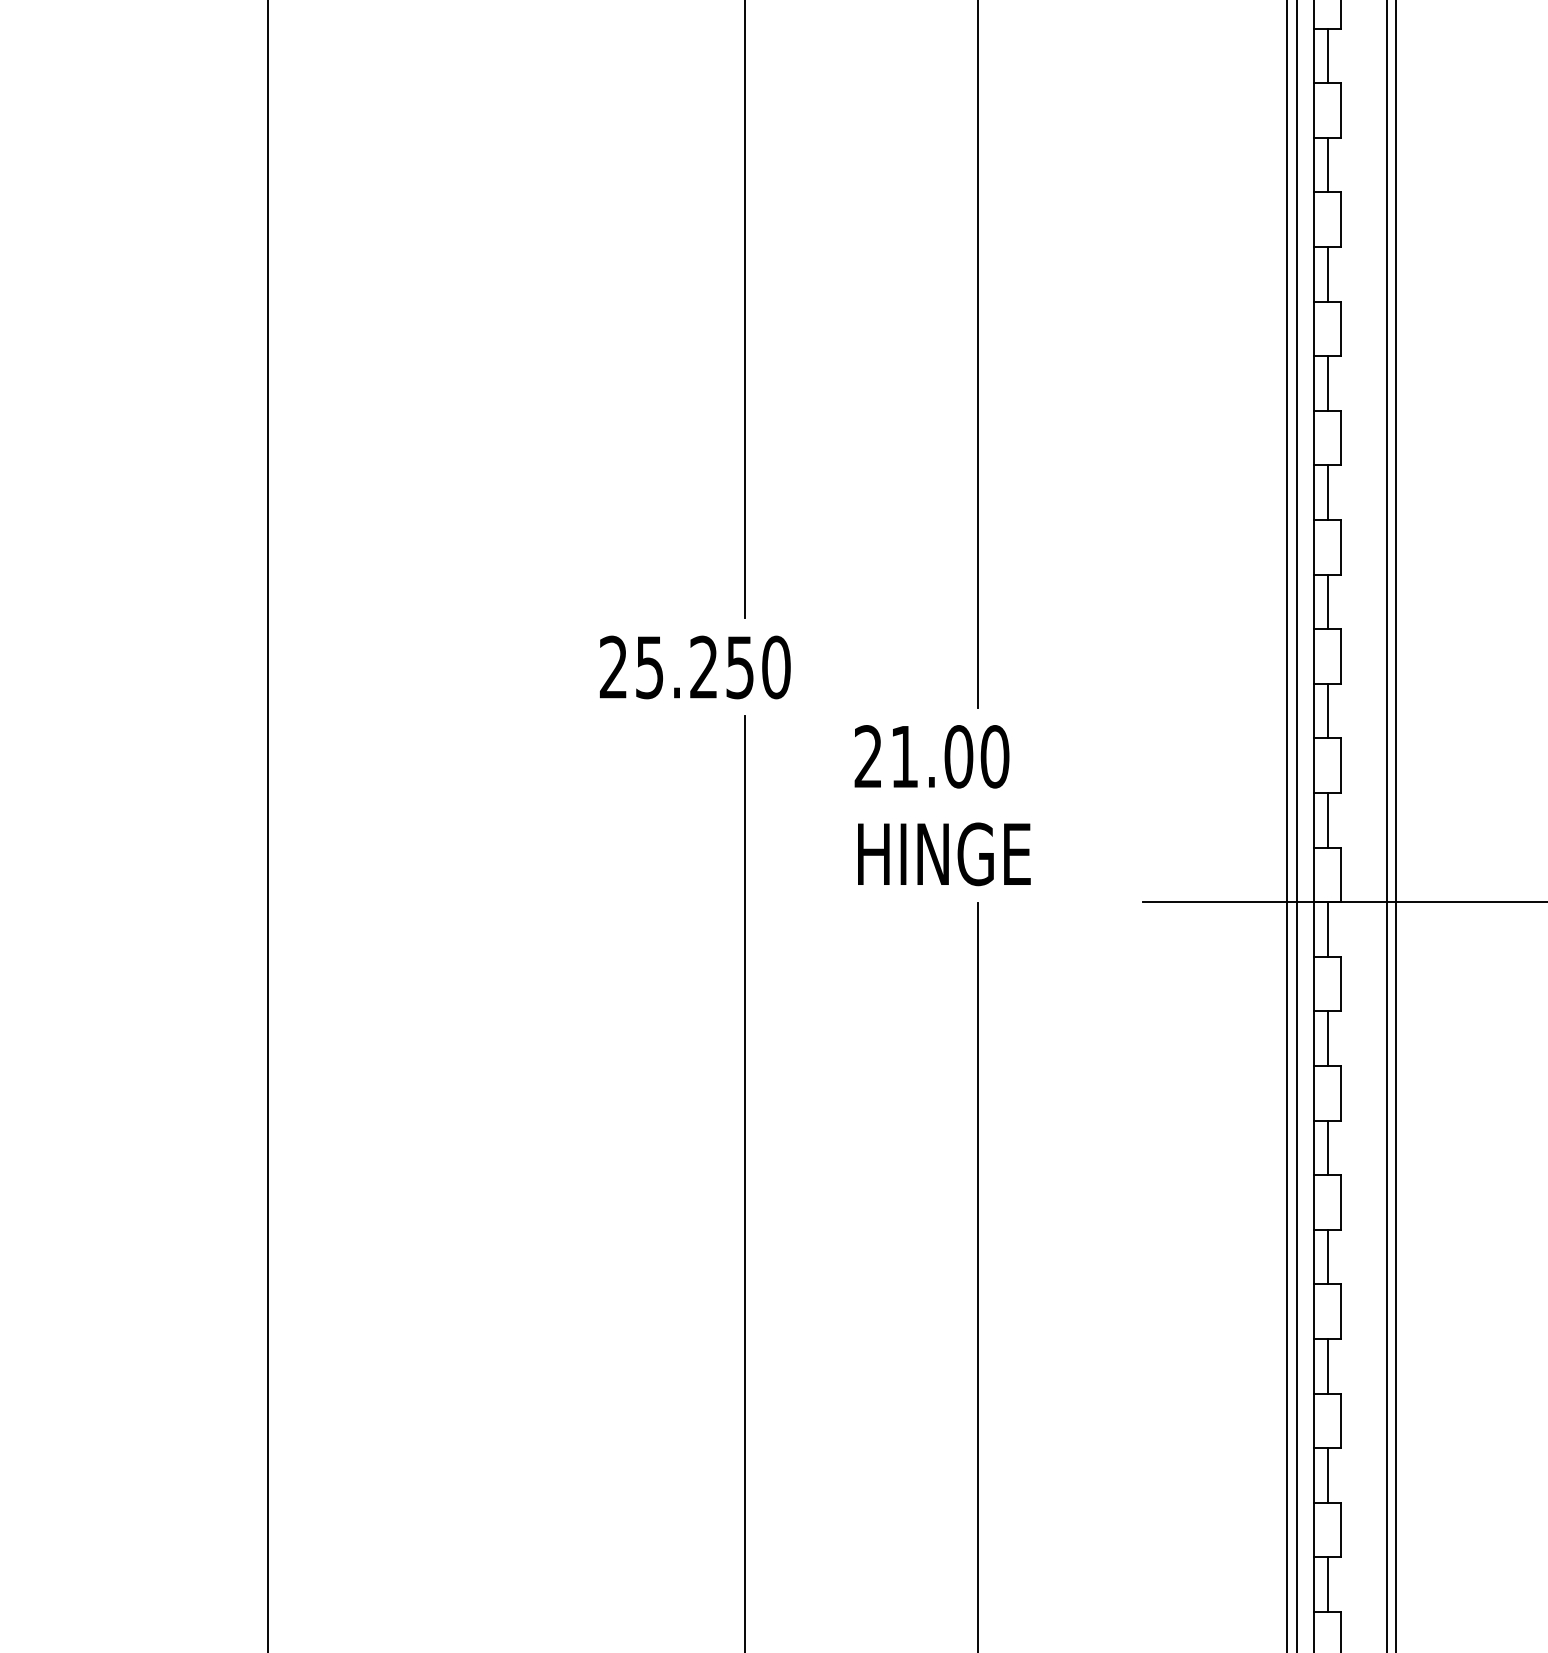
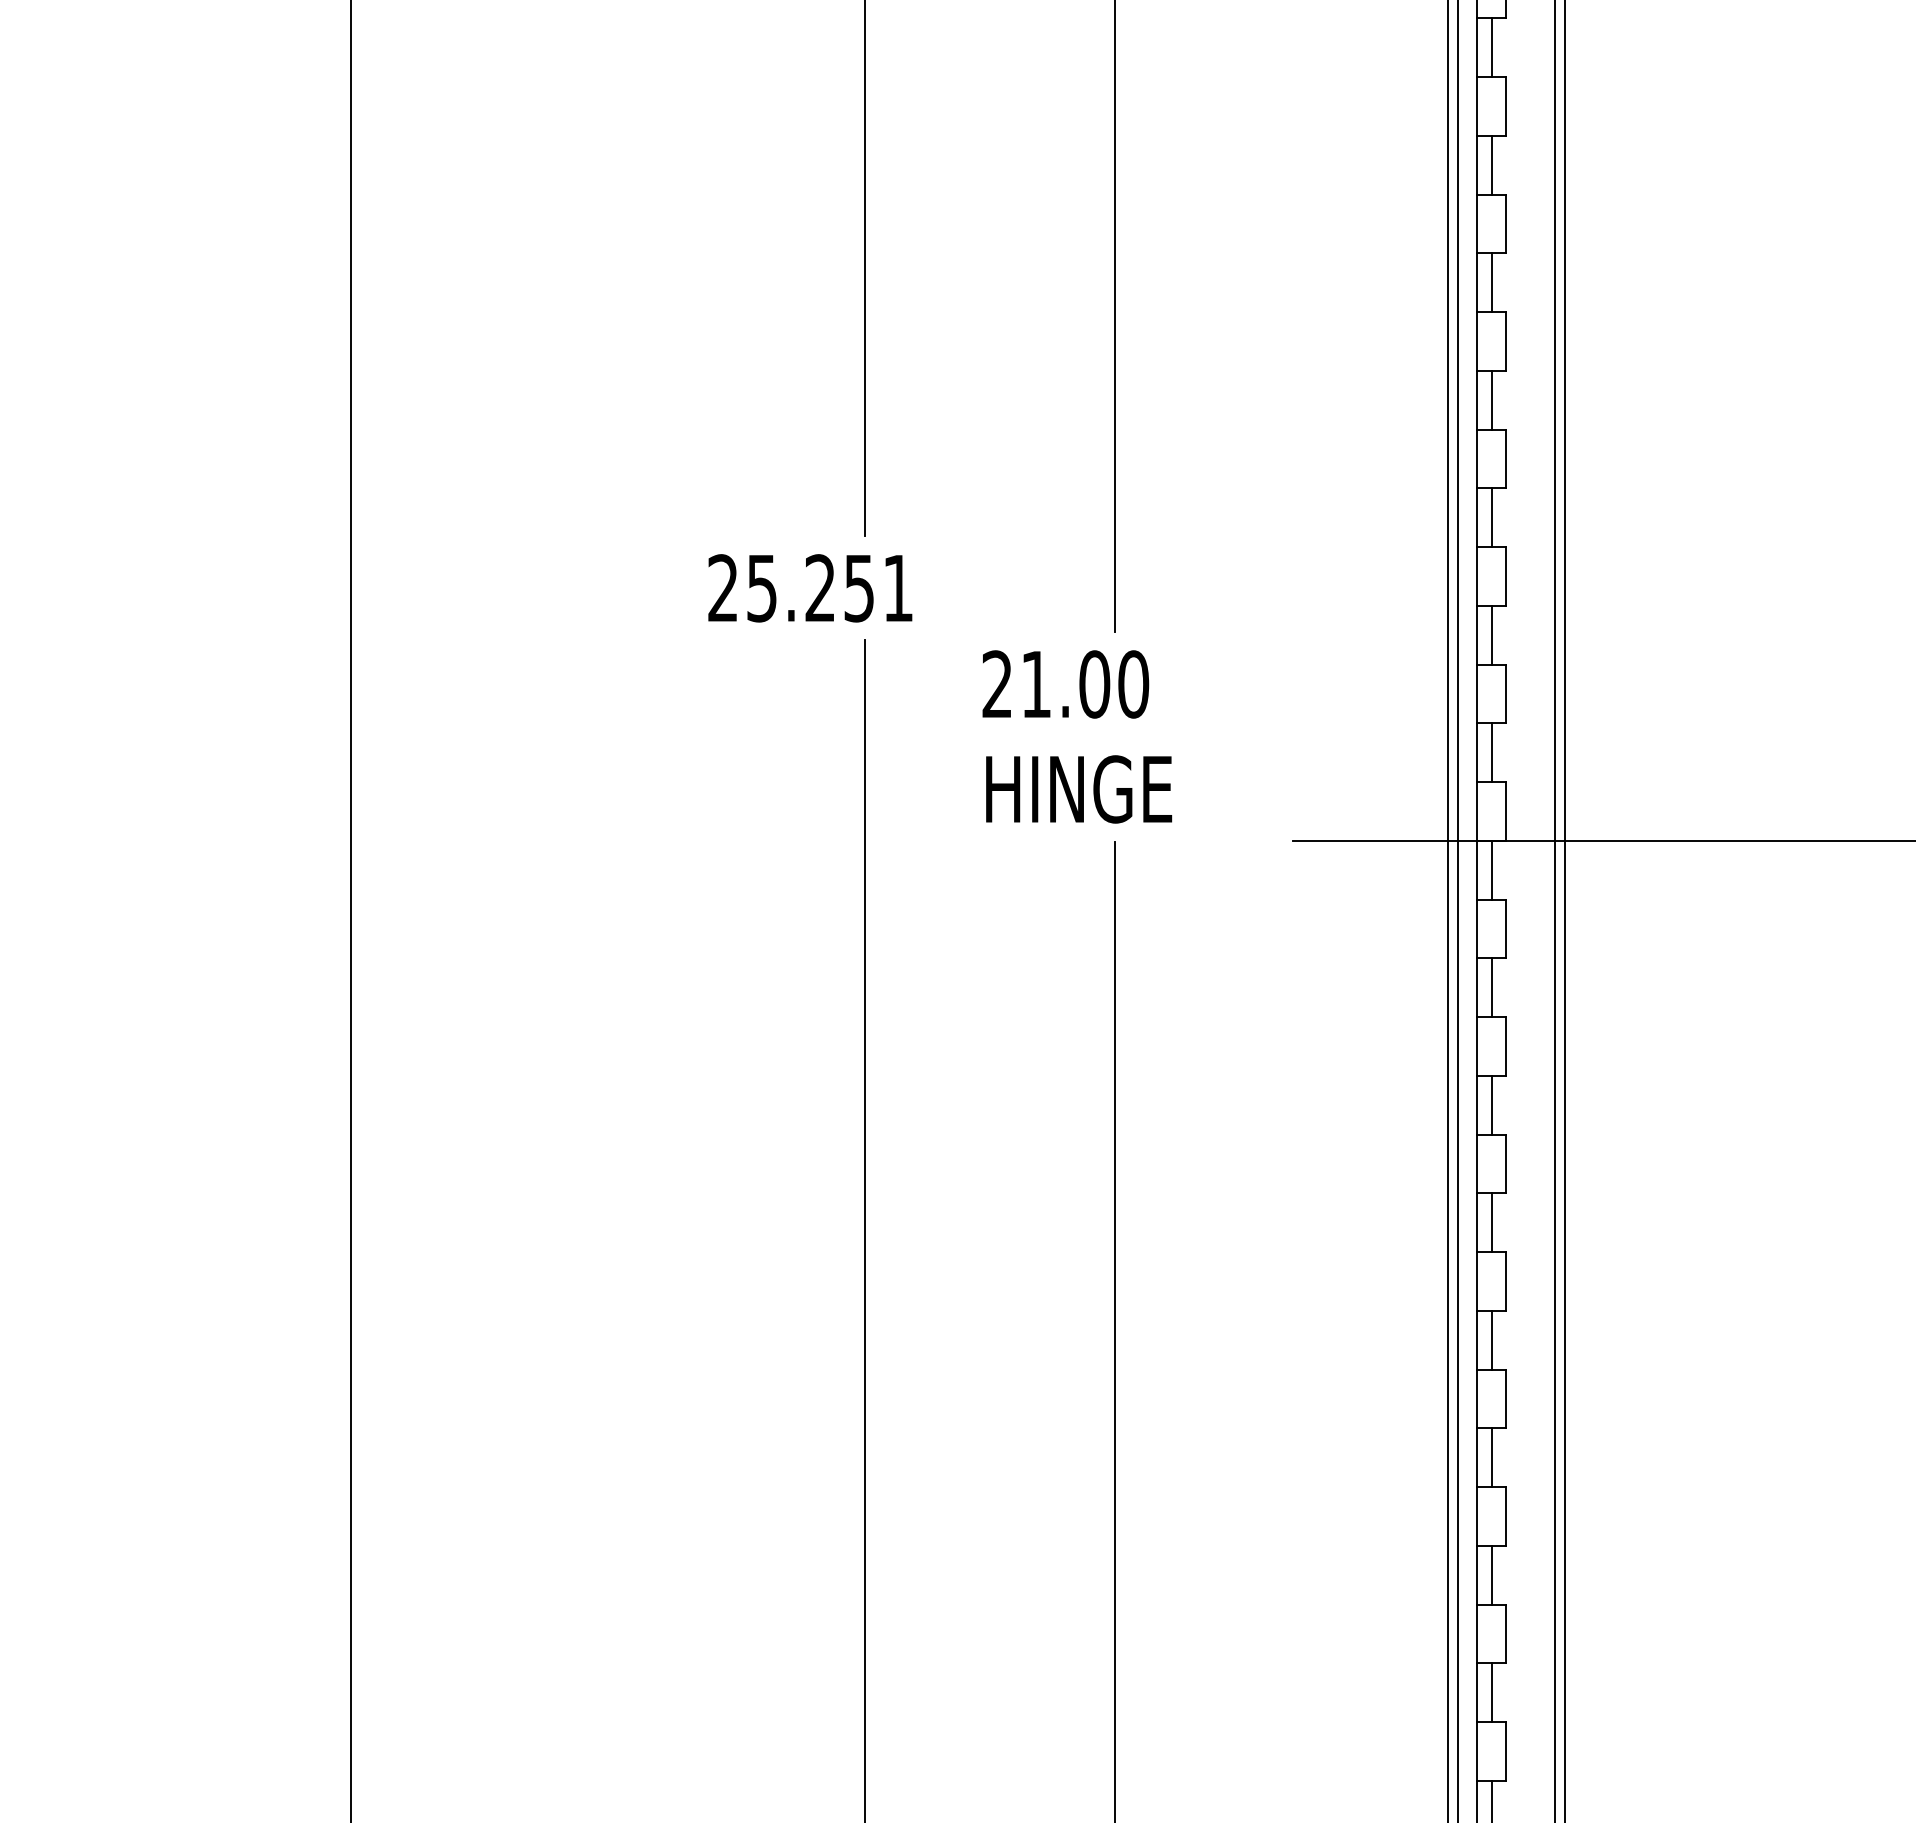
text: (776, 667) -> (898, 588), 25.250 -> 25.251

